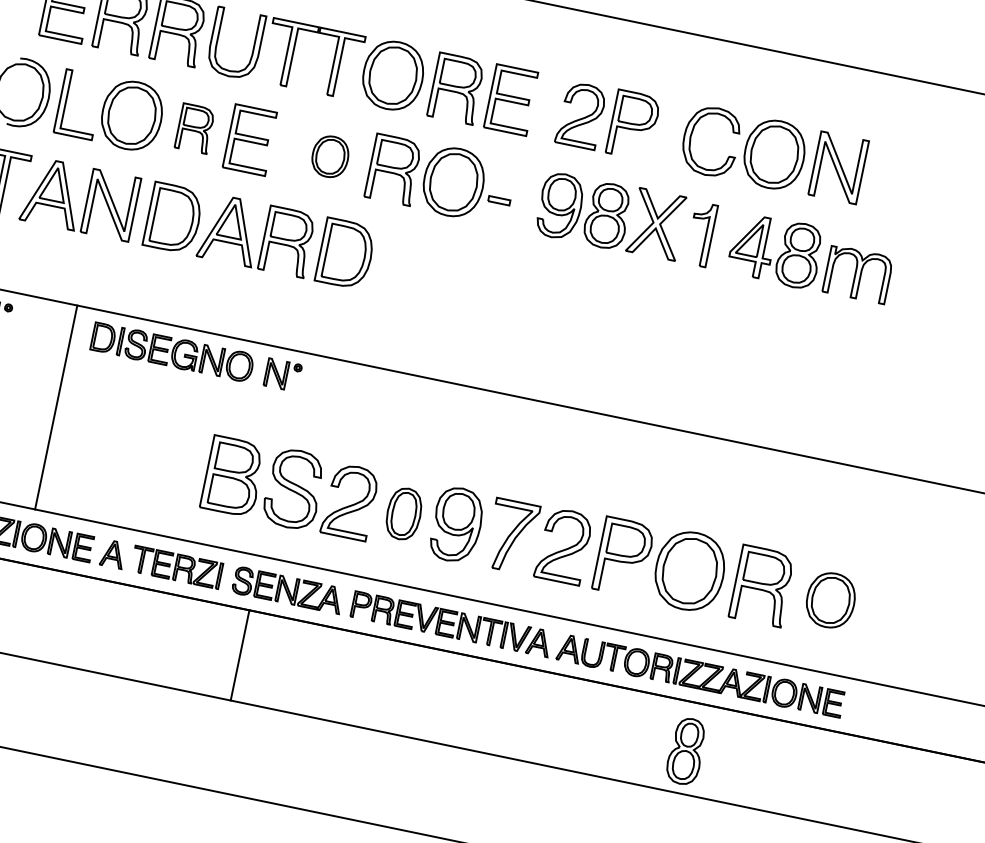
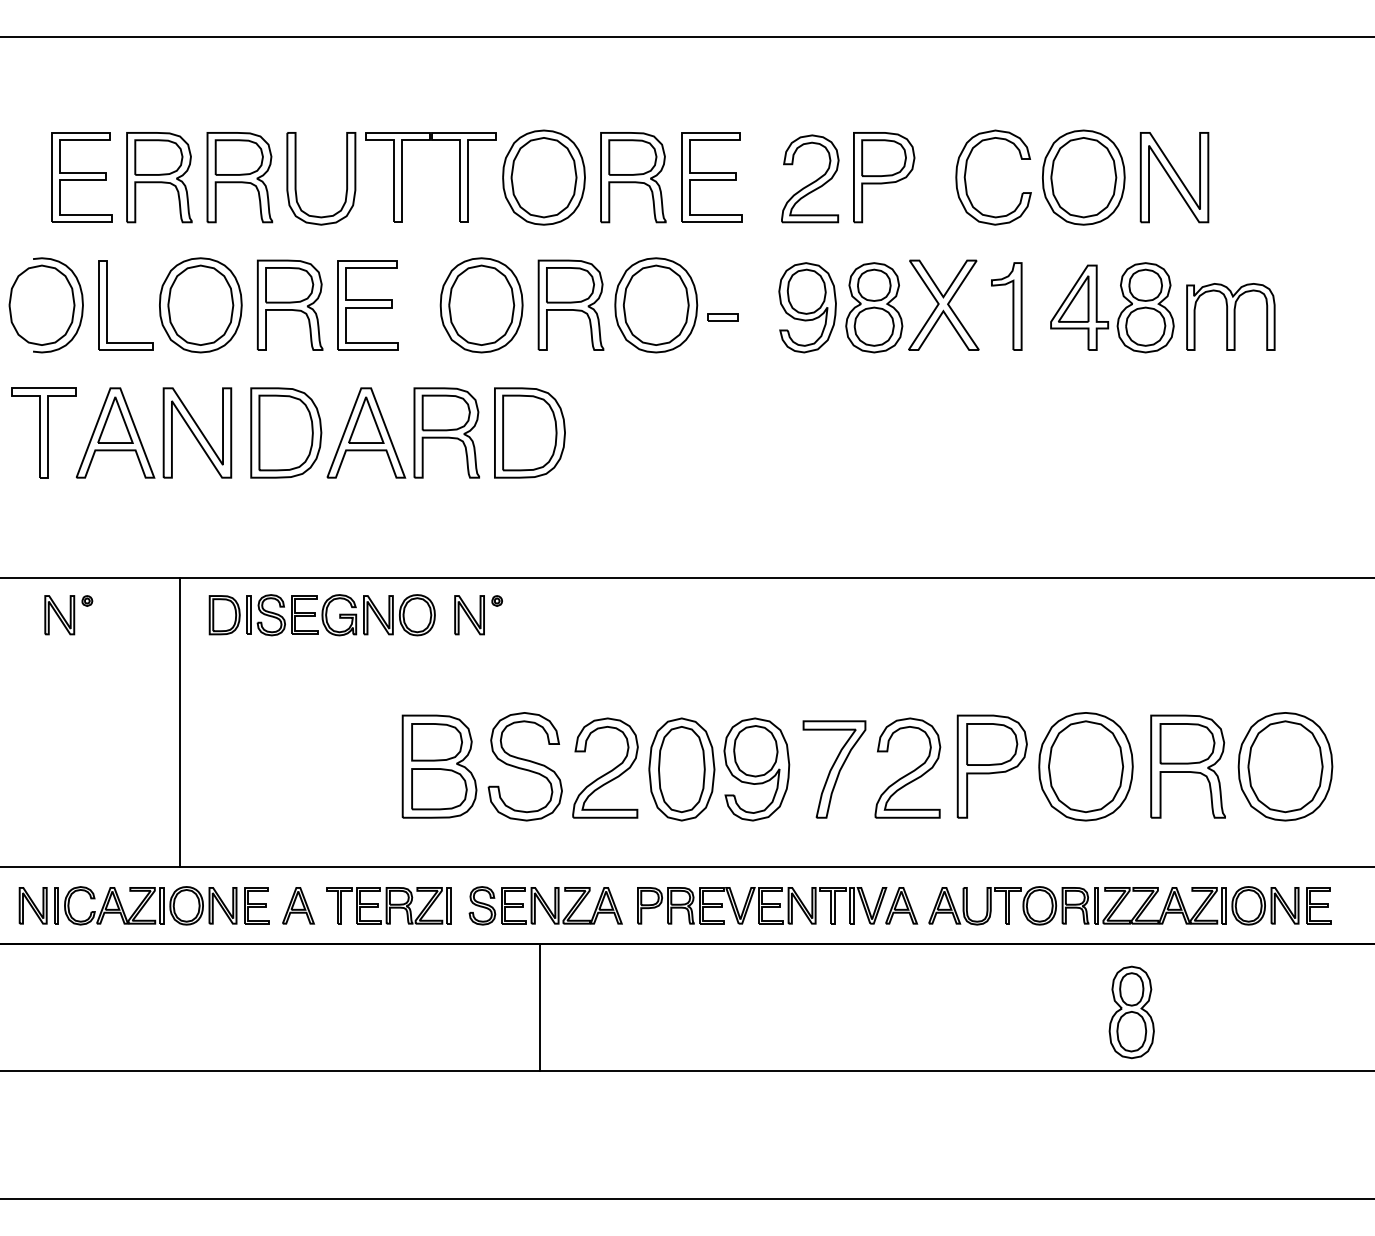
part: (194, 128) -> (289, 304), size x1.43
part: (330, 156) -> (481, 305), size x1.67
part: (403, 513) -> (681, 769), size x1.43
part: (830, 600) -> (1285, 766), size x1.43
line: (240, 655) -> (540, 1007), moved

